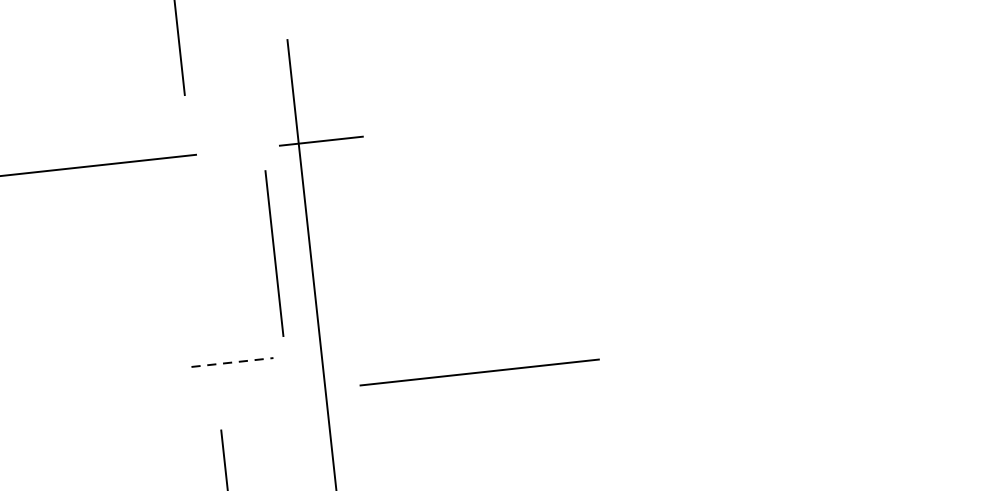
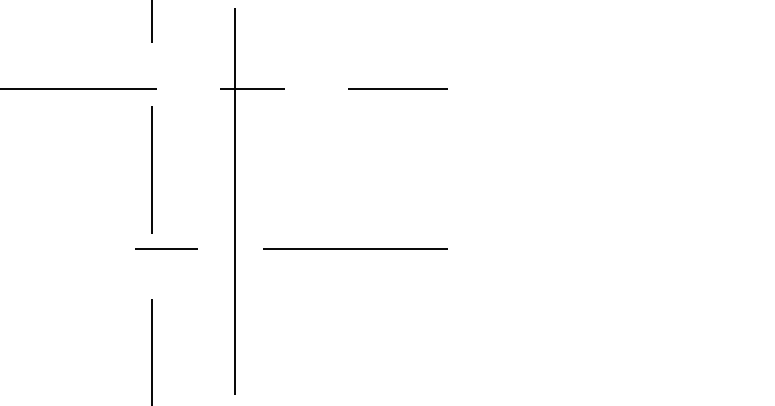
line: (510, 120) -> (397, 88), added
line: (273, 253) -> (151, 169), moved
line: (232, 362) -> (166, 249), dashed -> solid
line: (479, 371) -> (355, 248), moved

